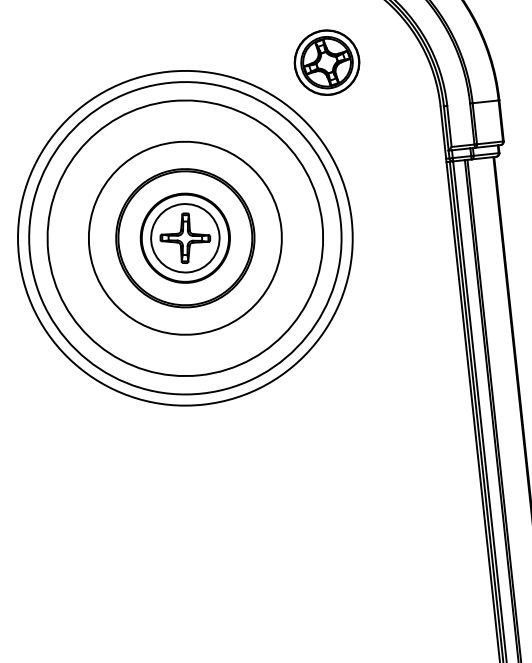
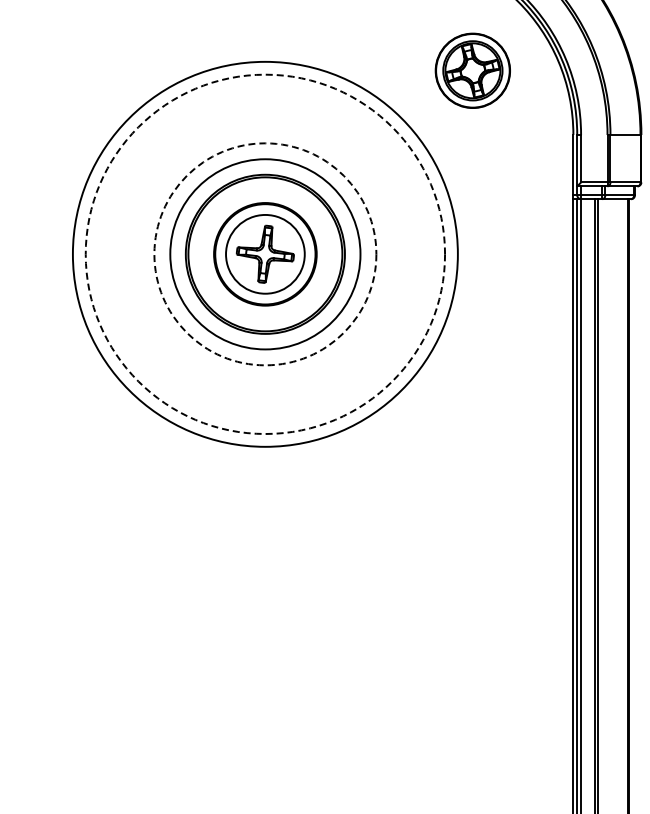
part: (326, 62) -> (472, 70), moved
circle: (184, 237) -> (264, 253), size x0.6
circle: (185, 238) -> (265, 254), solid -> dashed
circle: (185, 238) -> (265, 254), solid -> dashed

